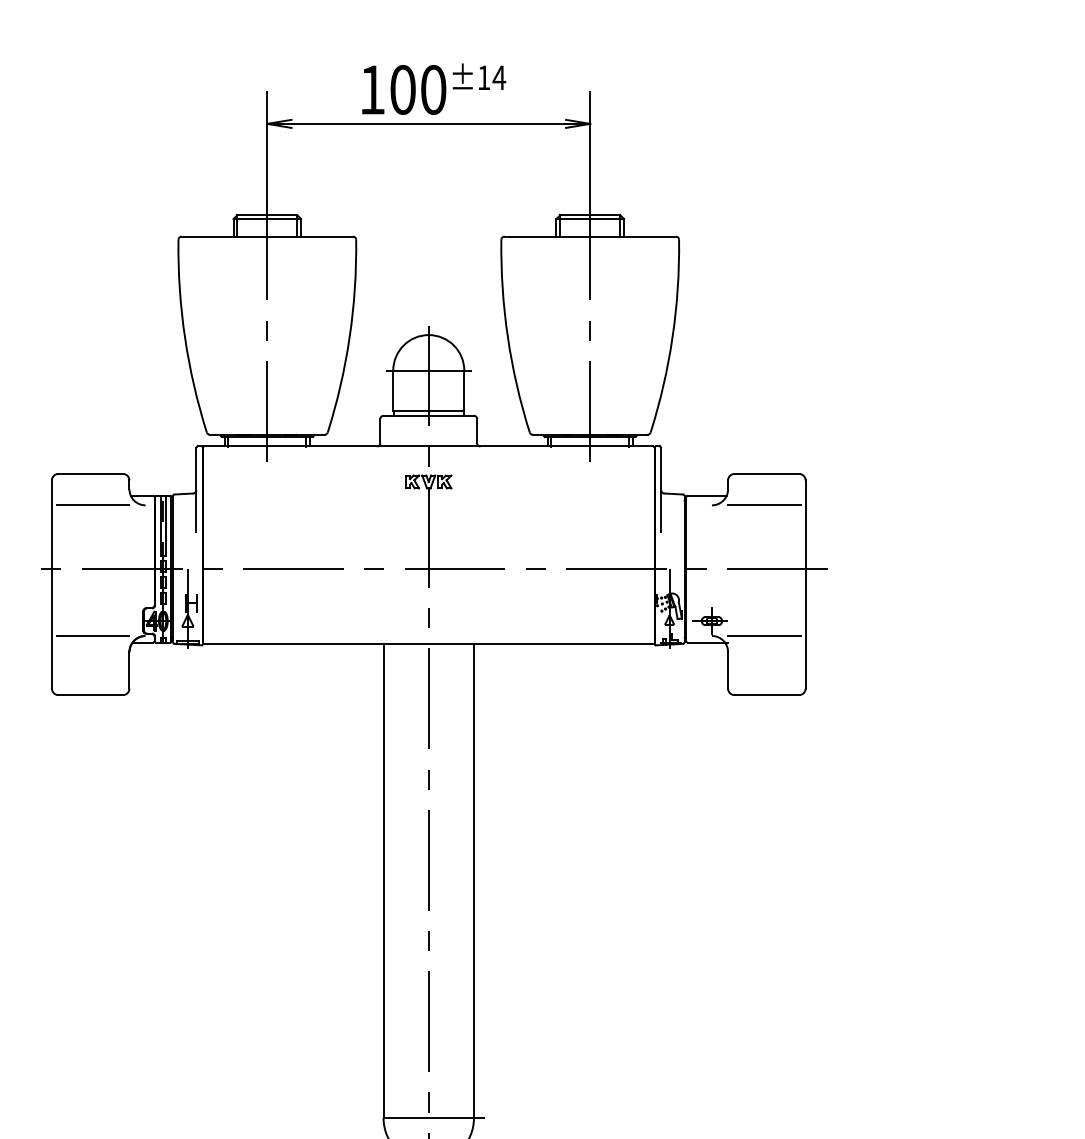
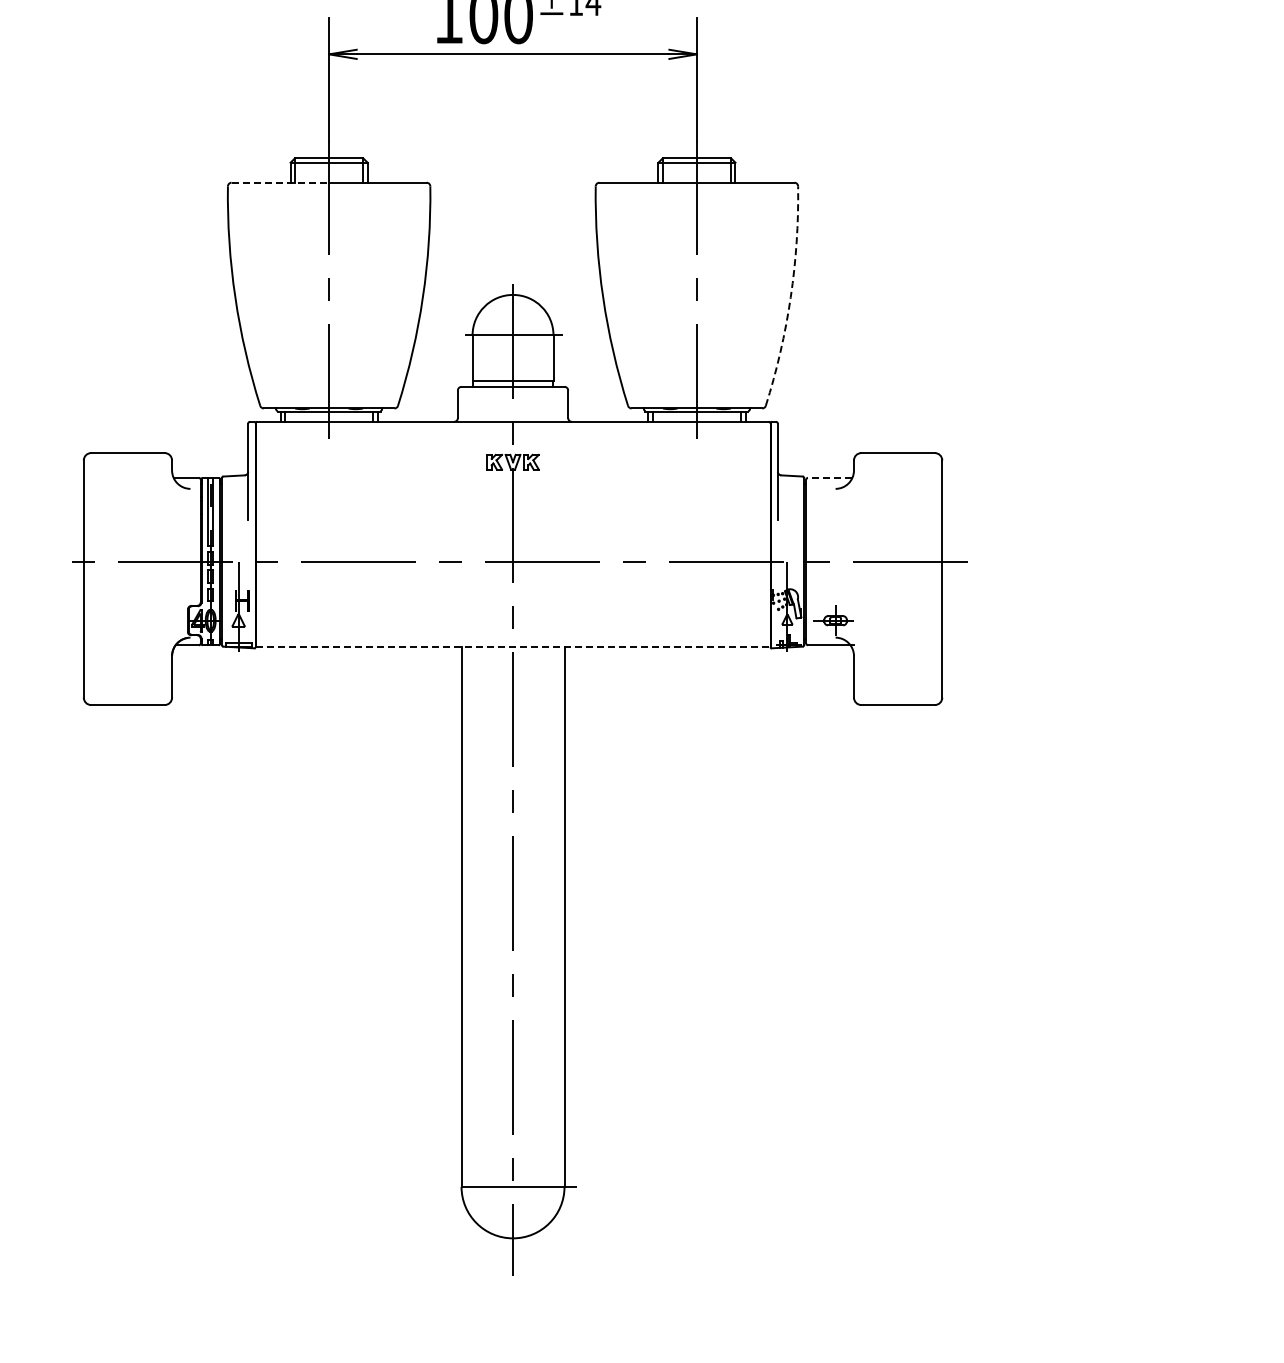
line: (224, 236) -> (280, 182), solid -> dashed
arc: (672, 337) -> (790, 297), solid -> dashed
line: (706, 495) -> (829, 477), solid -> dashed
line: (92, 505) -> (130, 488), removed
line: (764, 505) -> (895, 488), removed
line: (92, 635) -> (130, 637), removed
line: (764, 635) -> (895, 637), removed
line: (429, 643) -> (513, 646), solid -> dashed

